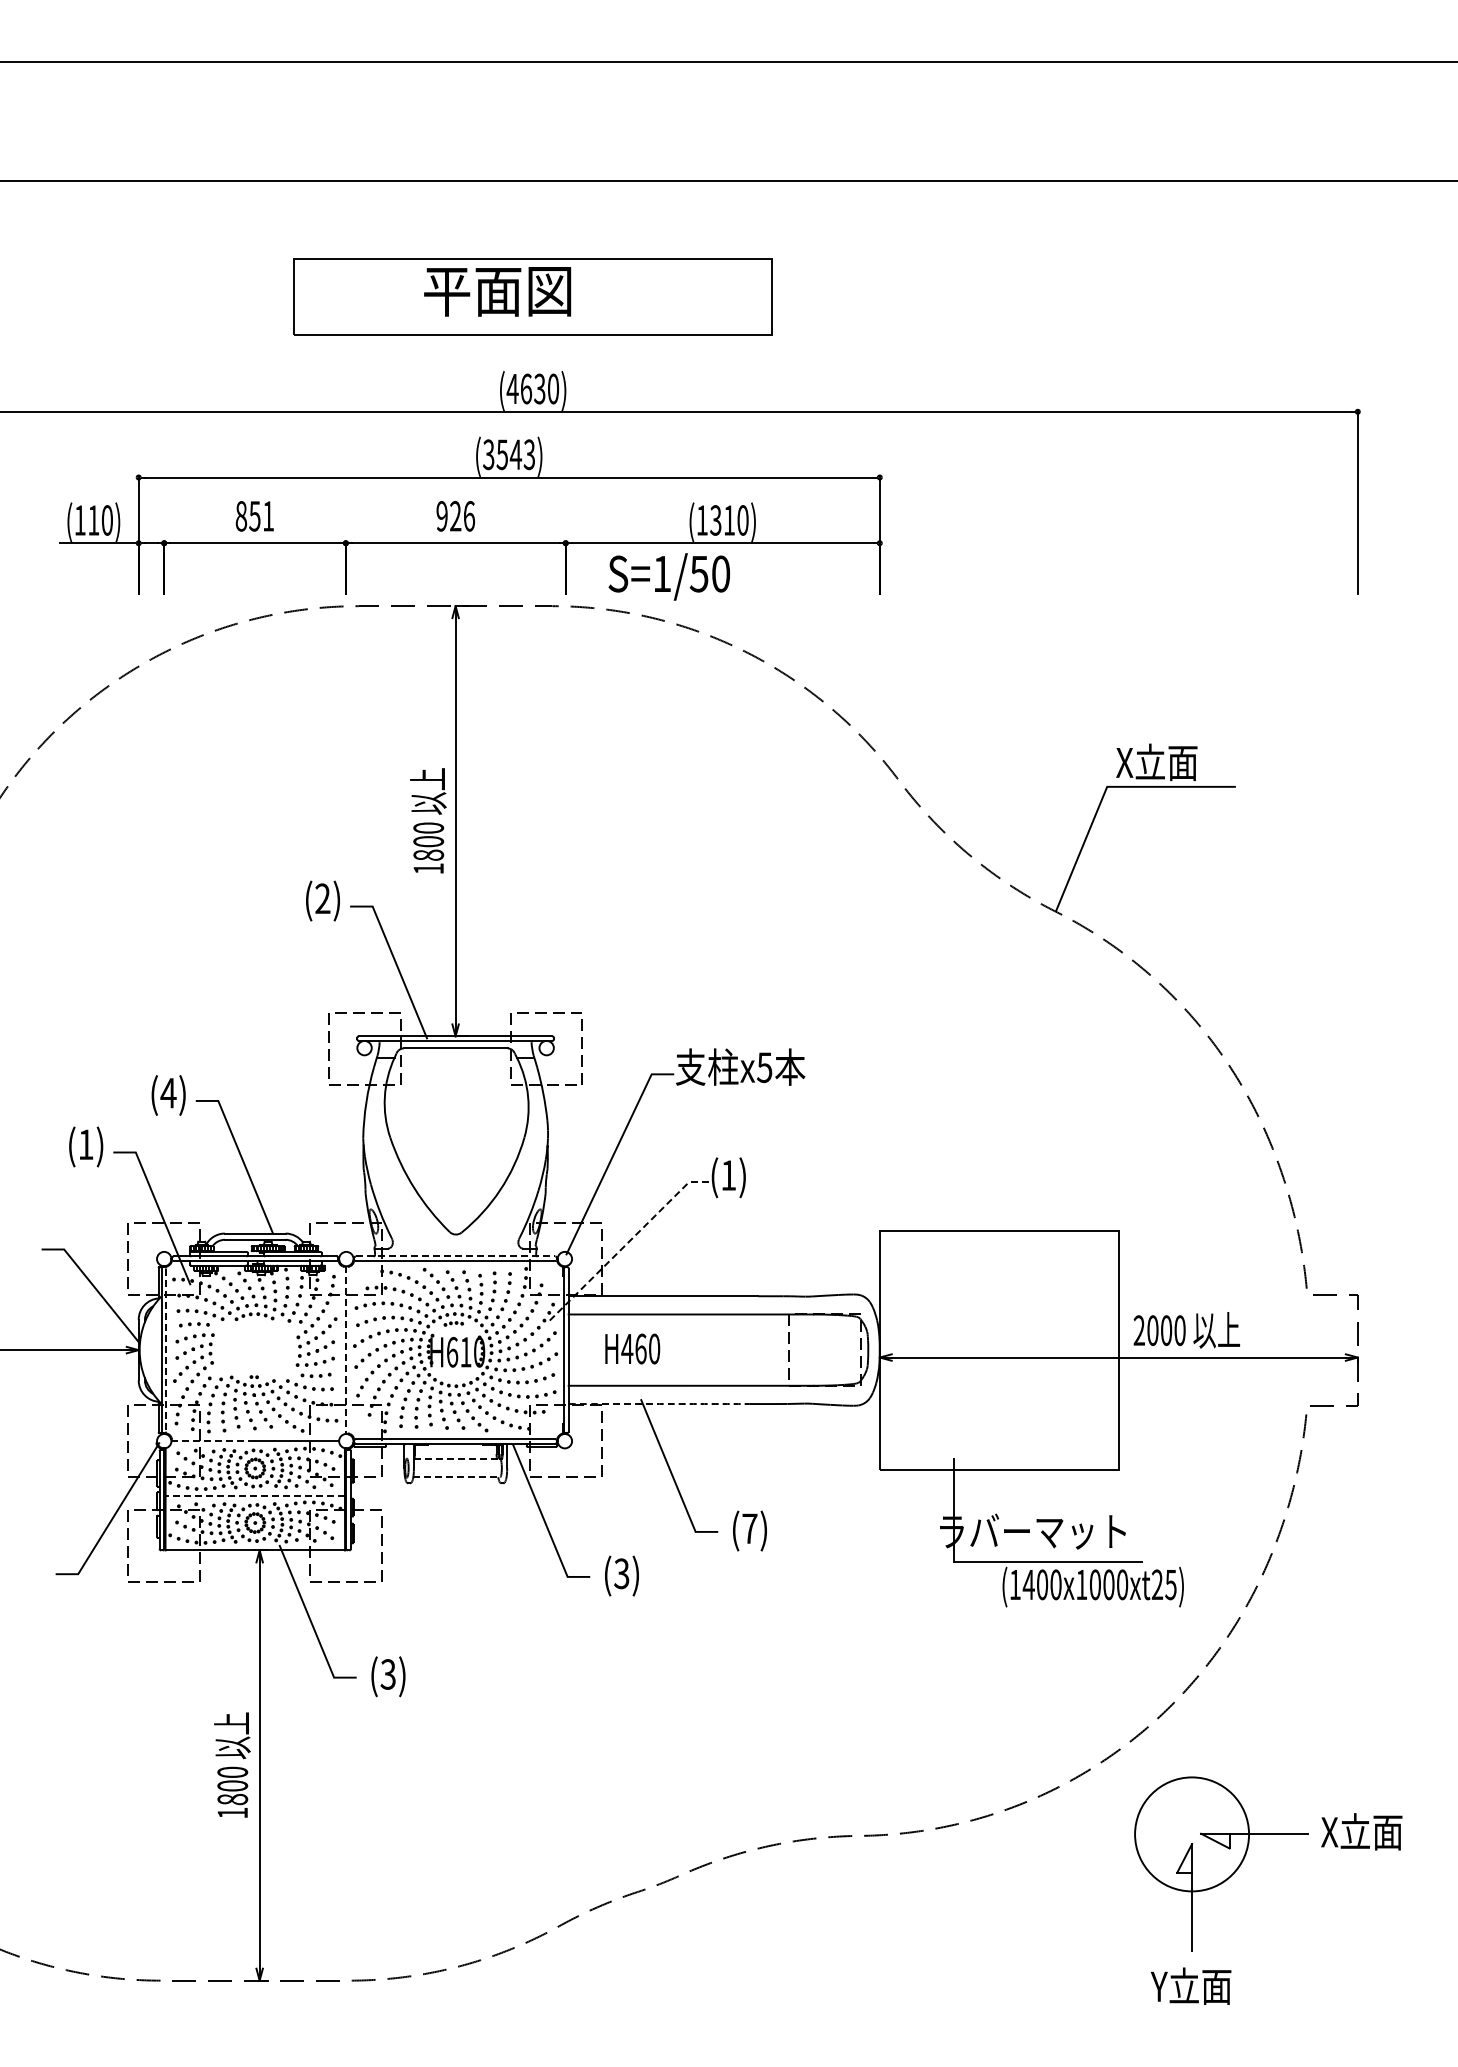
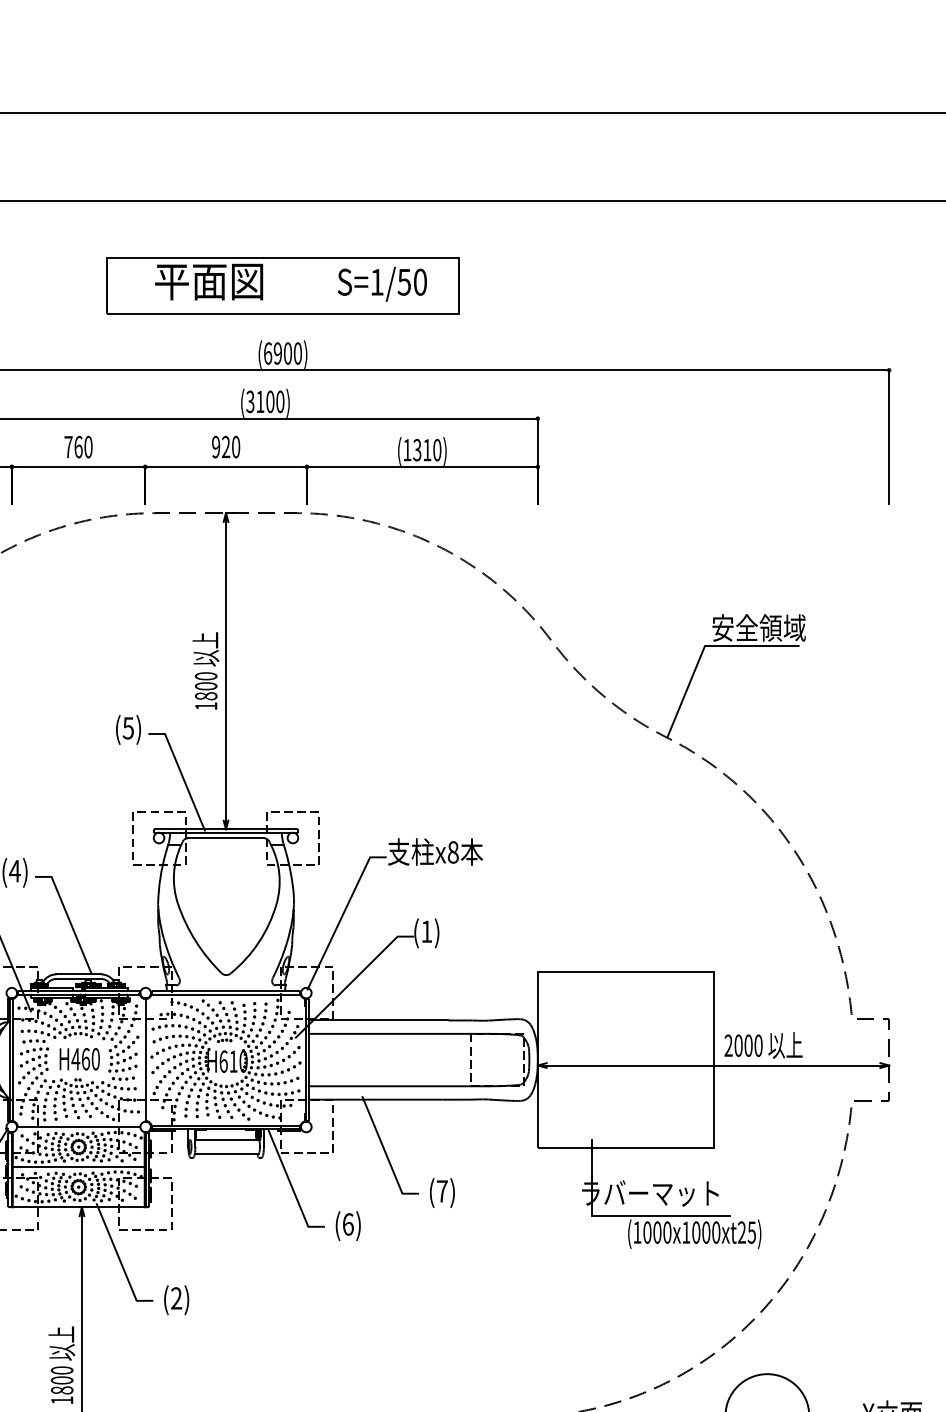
text: (497, 291) -> (209, 281), moved
text: (525, 388) -> (277, 353), (4630) -> (6900)
text: (515, 454) -> (270, 401), (3543) -> (3100)
text: (254, 516) -> (78, 447), 851 -> 760
text: (469, 516) -> (236, 447), 926 -> 920
text: (668, 576) -> (381, 284), moved
text: (1180, 762) -> (758, 628), X立面 -> 安全領域
text: (322, 898) -> (128, 728), (2) -> (5)
text: (764, 1067) -> (453, 852), x5 -> x8
line: (628, 1242) -> (353, 980), dashed -> solid
line: (455, 1256) -> (225, 991), dashed -> solid
text: (632, 1348) -> (79, 1058), moved
line: (166, 1350) -> (13, 1060), dashed -> solid
line: (346, 1350) -> (145, 1060), dashed -> solid
arc: (659, 1404) -> (375, 1100), dashed -> solid
line: (213, 1441) -> (48, 1127), dashed -> solid
line: (457, 1459) -> (227, 1140), dashed -> solid
line: (457, 1477) -> (227, 1153), dashed -> solid
line: (255, 1495) -> (78, 1166), dashed -> solid
text: (621, 1573) -> (347, 1224), (3) -> (6)
text: (1028, 1584) -> (647, 1232), (1400x1000xt25) -> (1000x1000xt25)
text: (387, 1674) -> (175, 1298), (3) -> (2)

